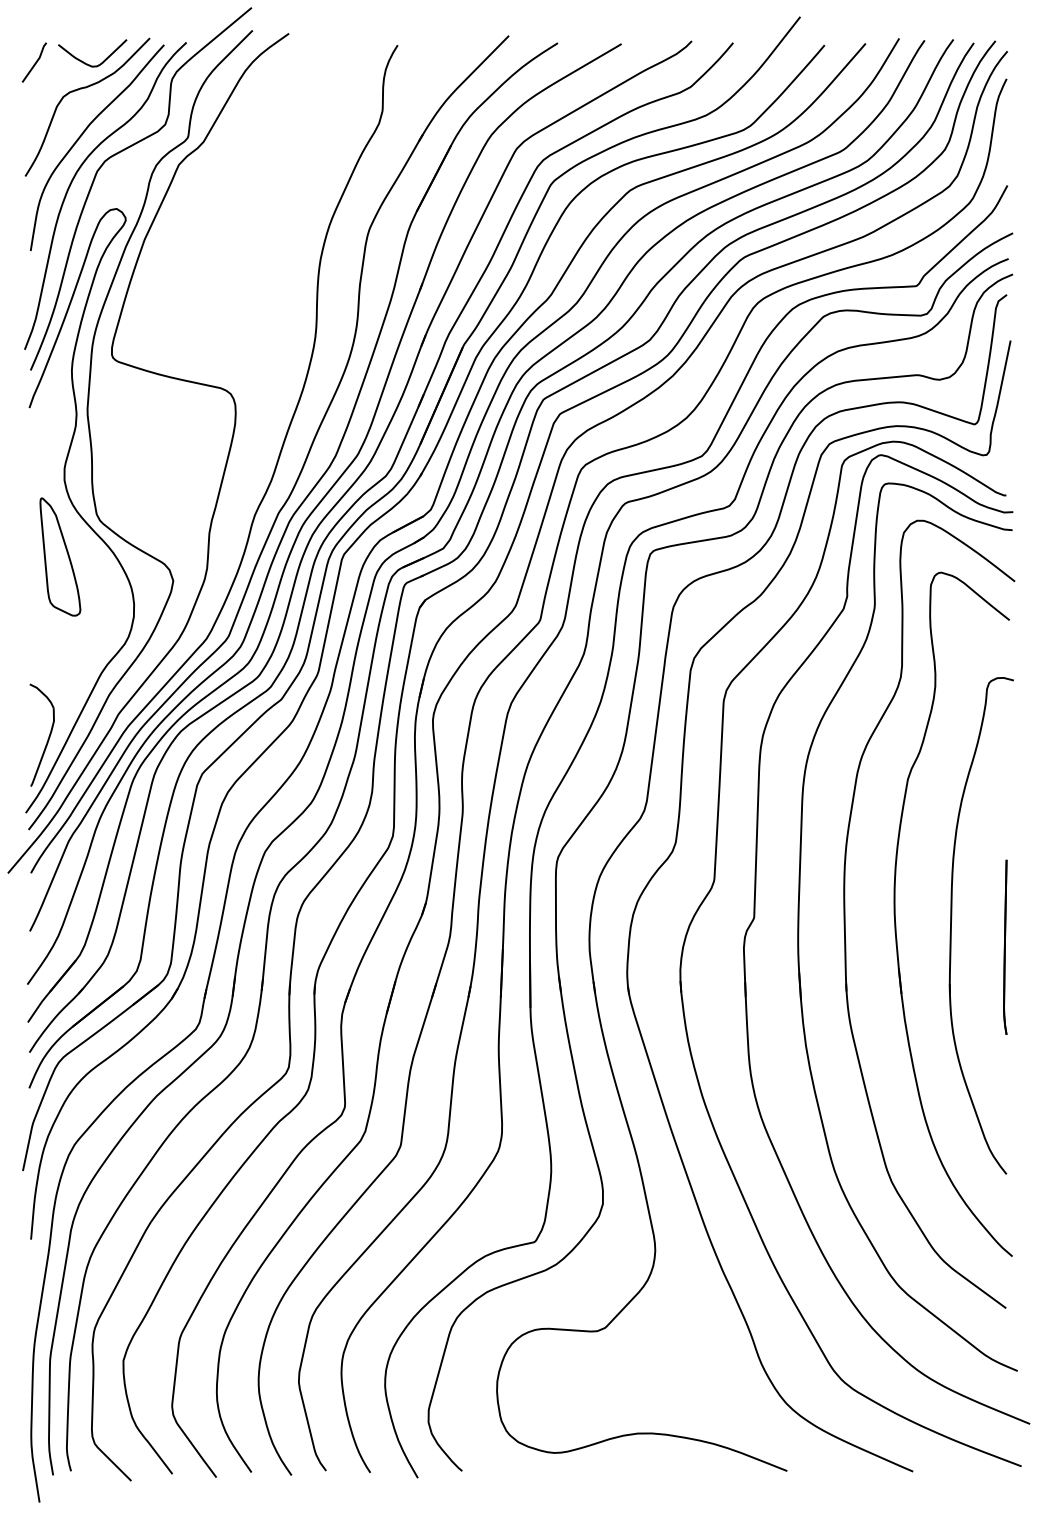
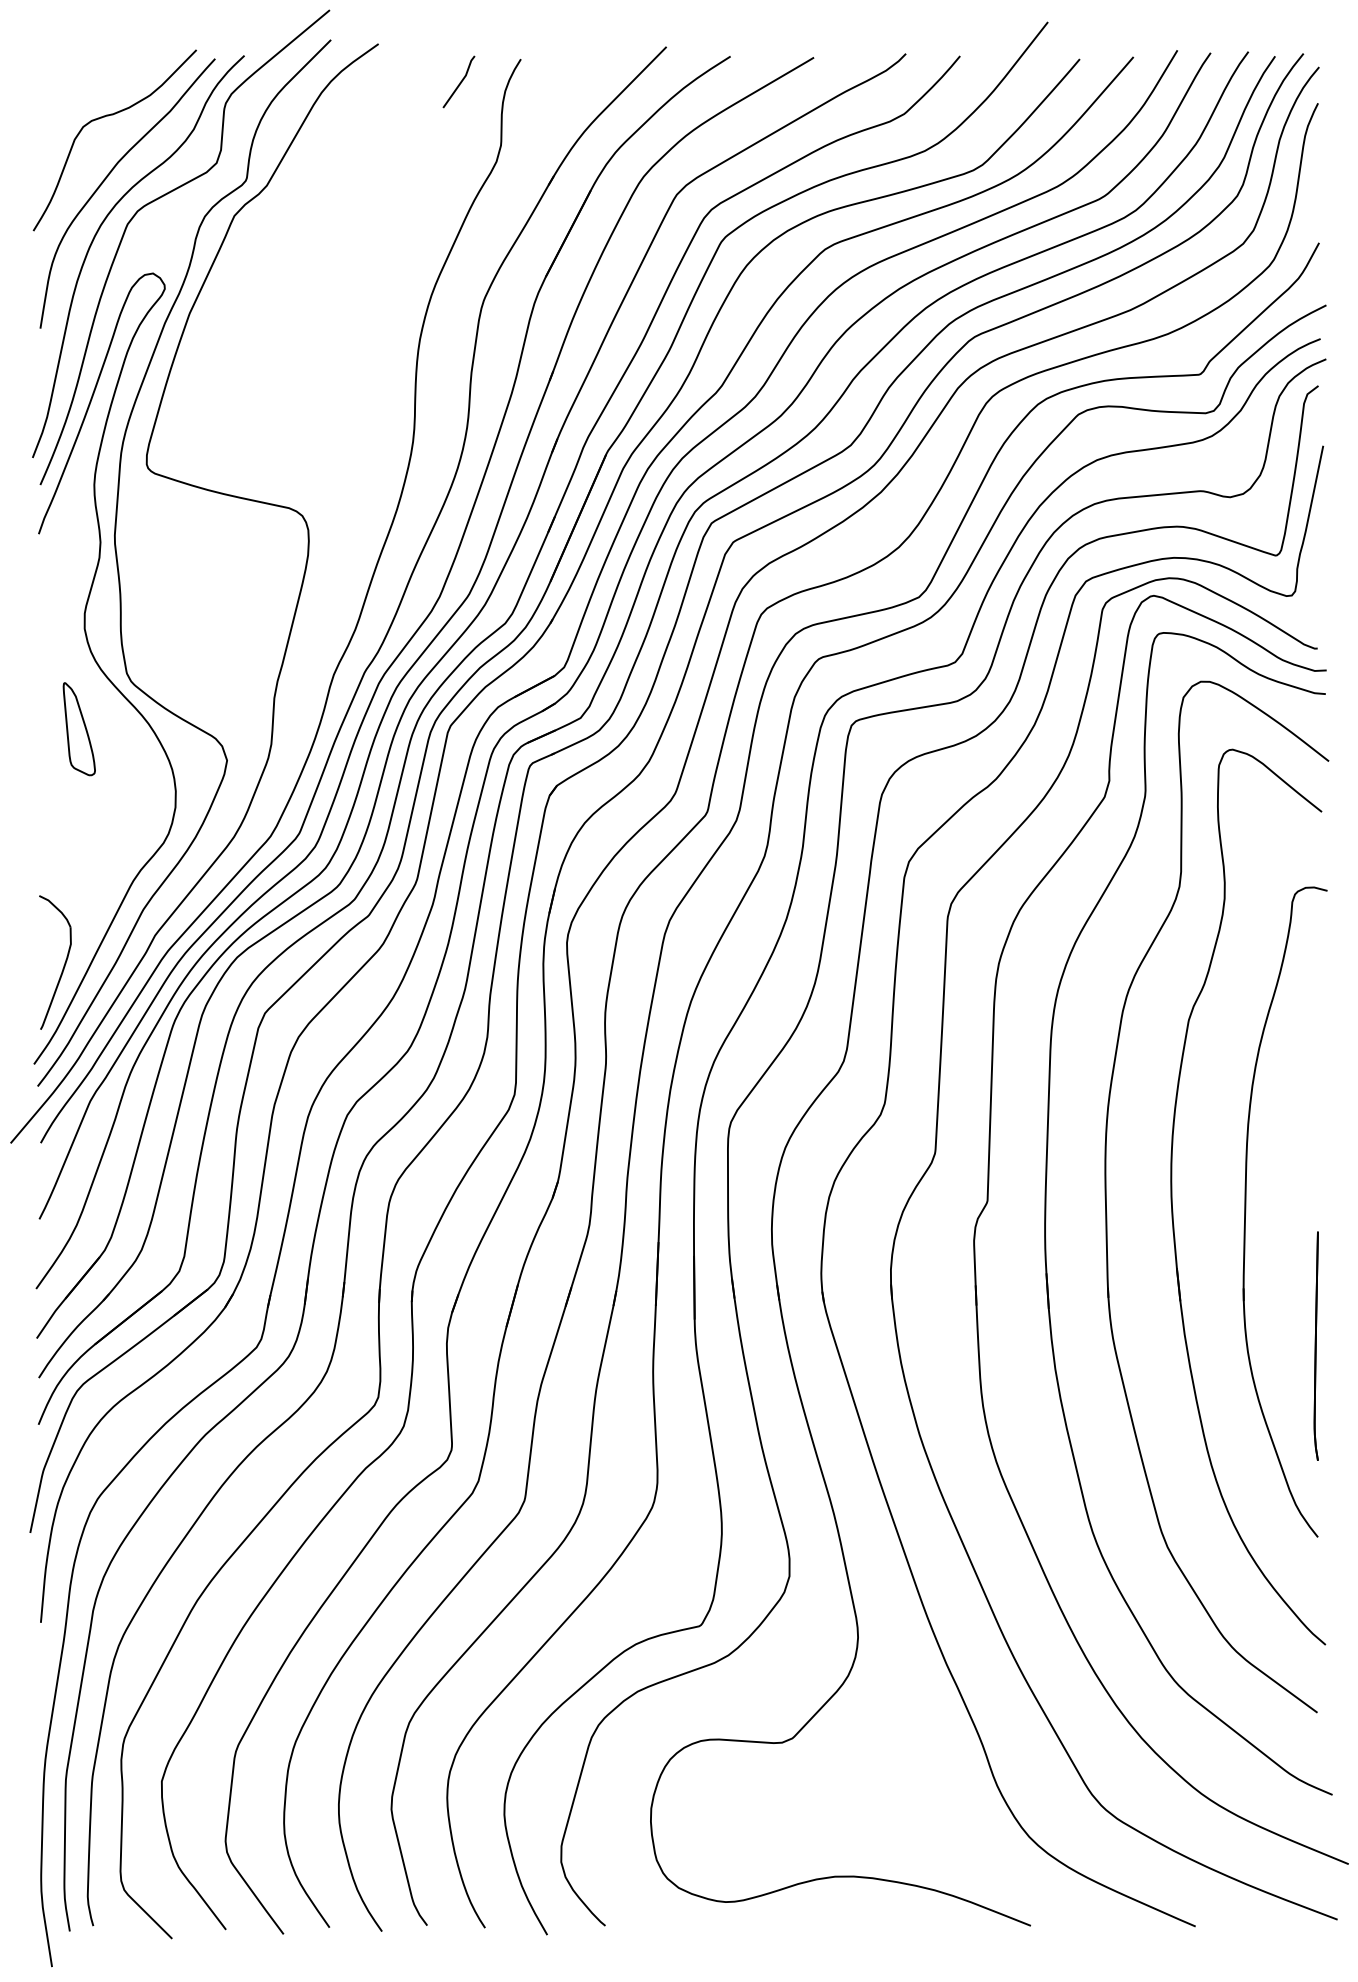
line: (34, 63) -> (459, 83), moved
curve: (87, 63) -> (114, 83), removed
part: (60, 556) -> (79, 728), size x0.6
part: (1005, 946) -> (1316, 1345), moved

